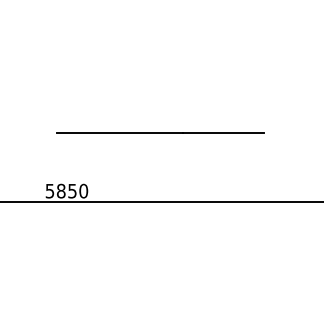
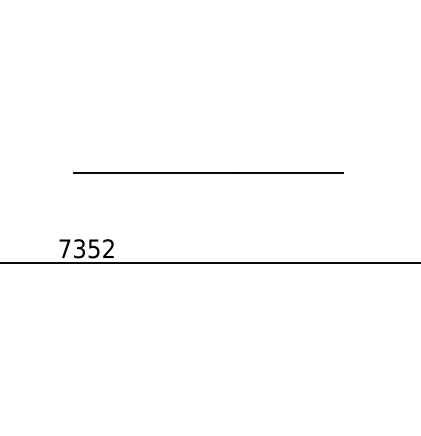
text: (66, 190) -> (86, 248), 5850 -> 7352

